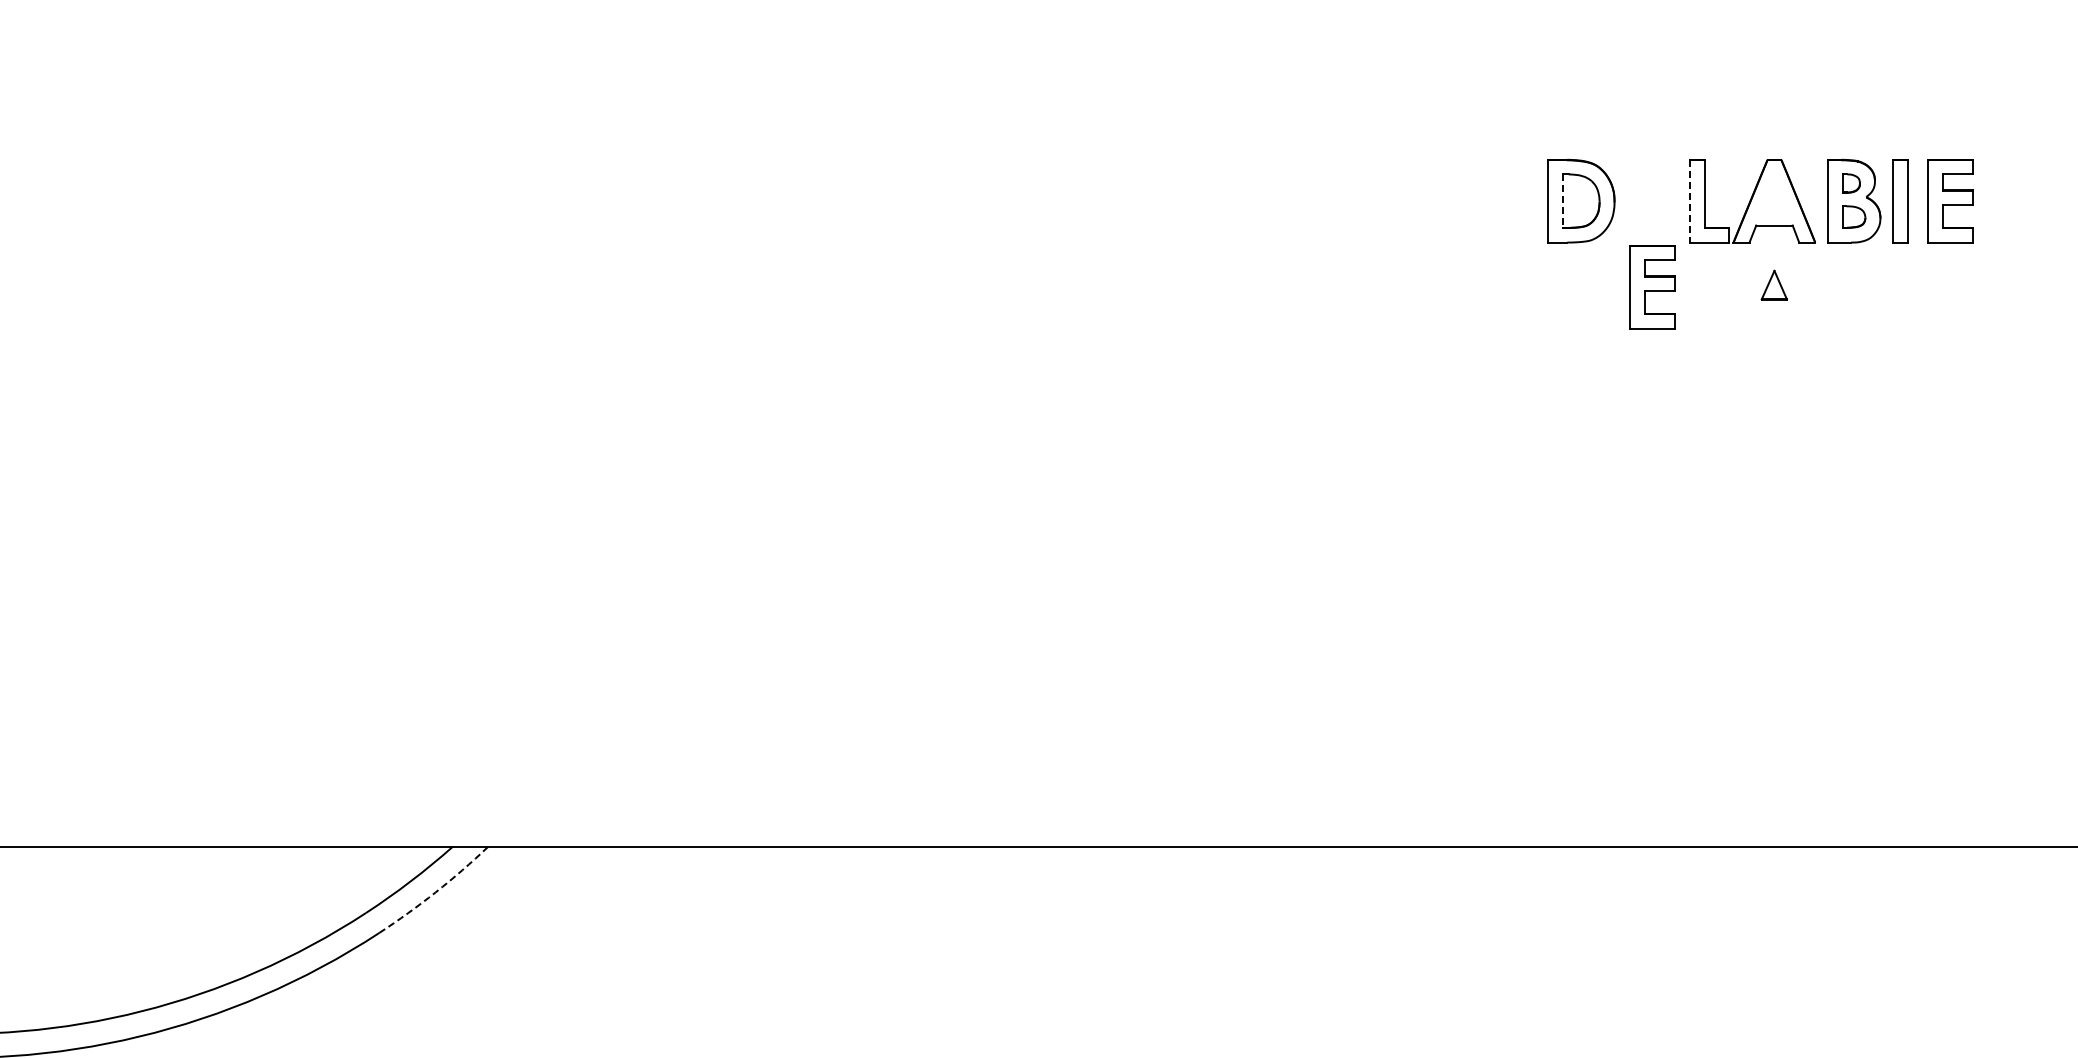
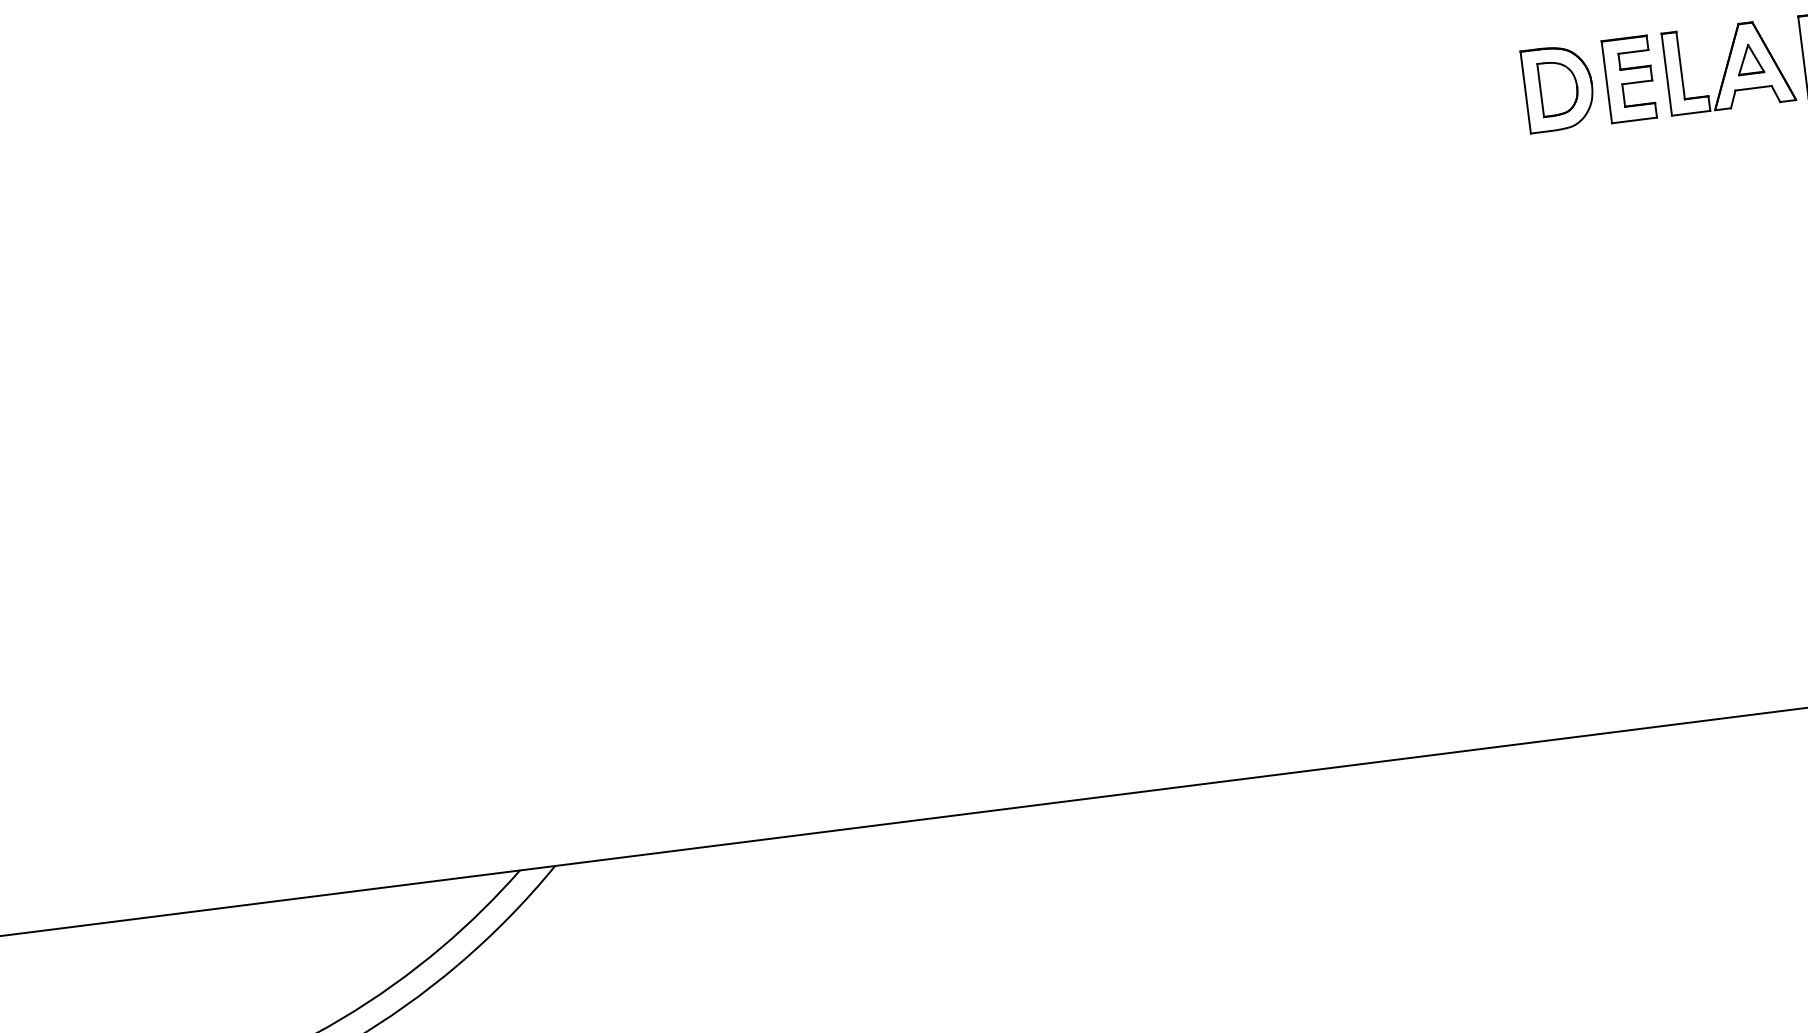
line: (1562, 201) -> (1540, 90), dashed -> solid
line: (1690, 201) -> (1667, 74), dashed -> solid
part: (1773, 284) -> (1748, 58), moved
part: (1652, 287) -> (1629, 79), moved
arc: (435, 892) -> (508, 917), dashed -> solid

